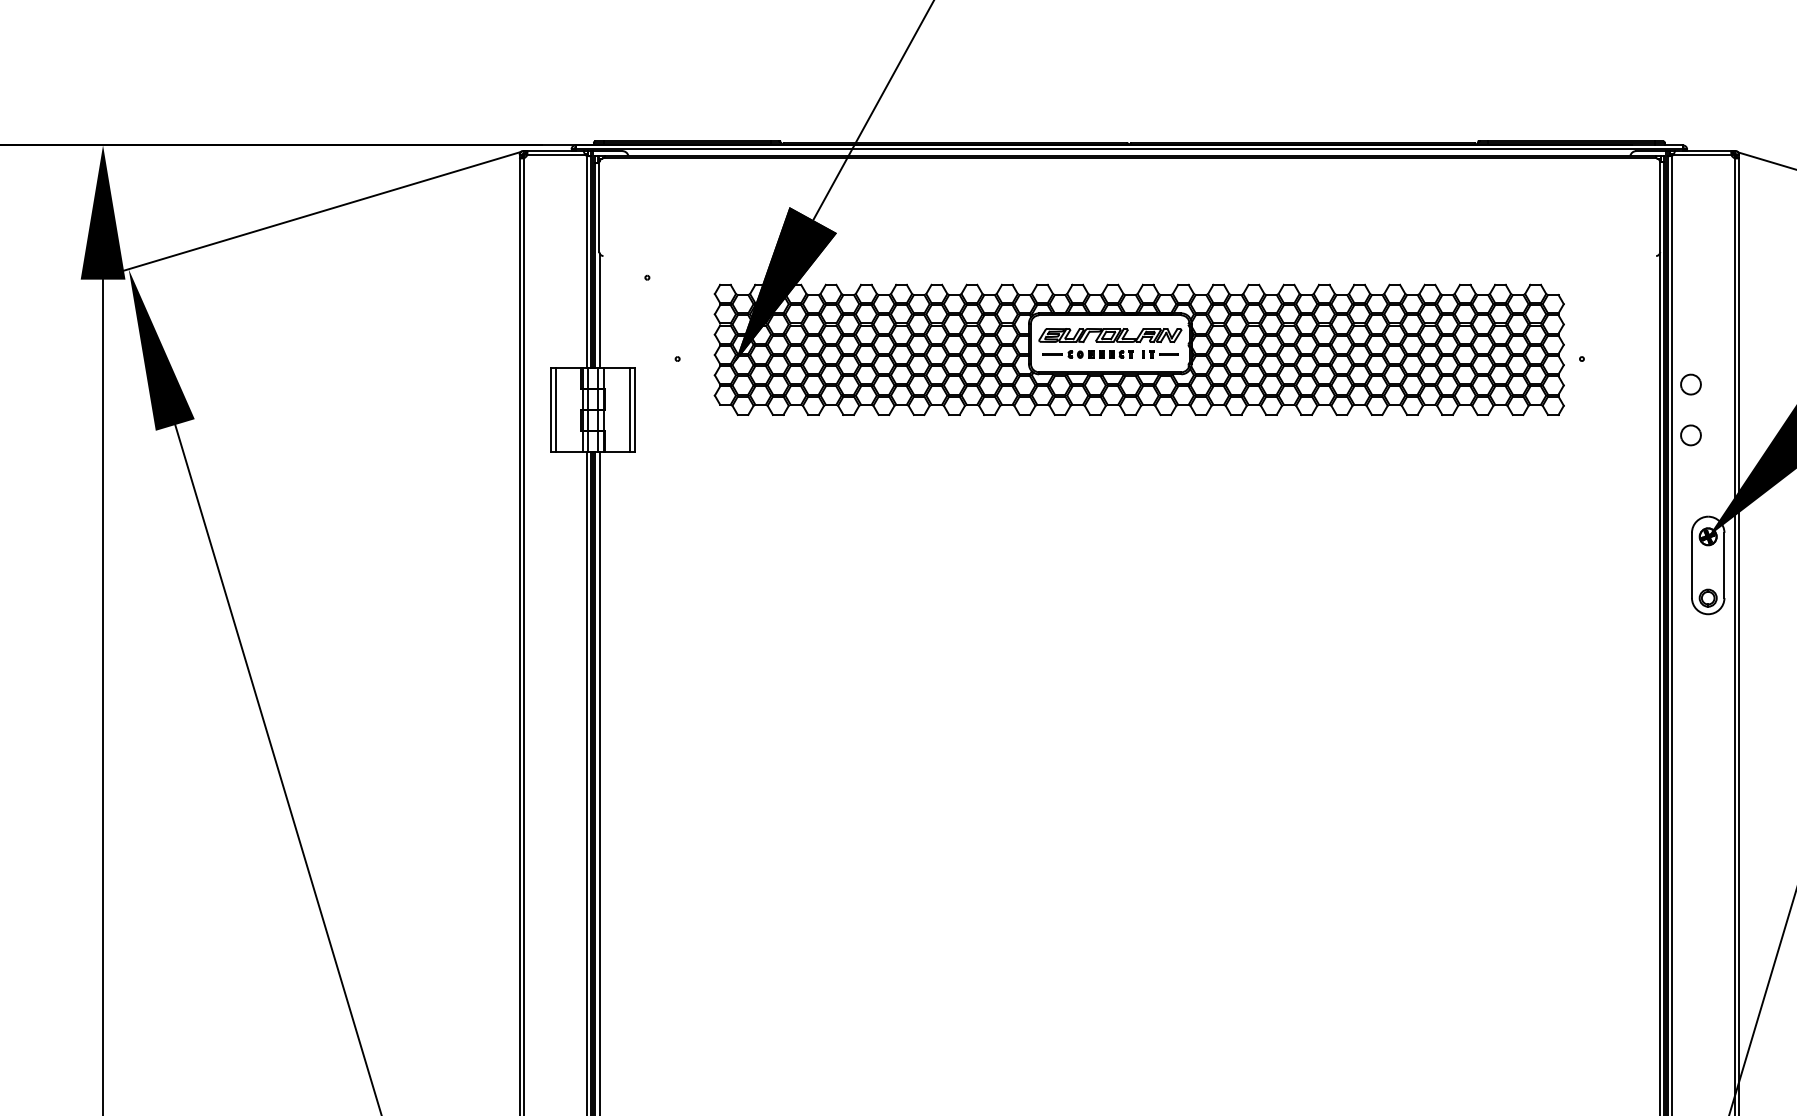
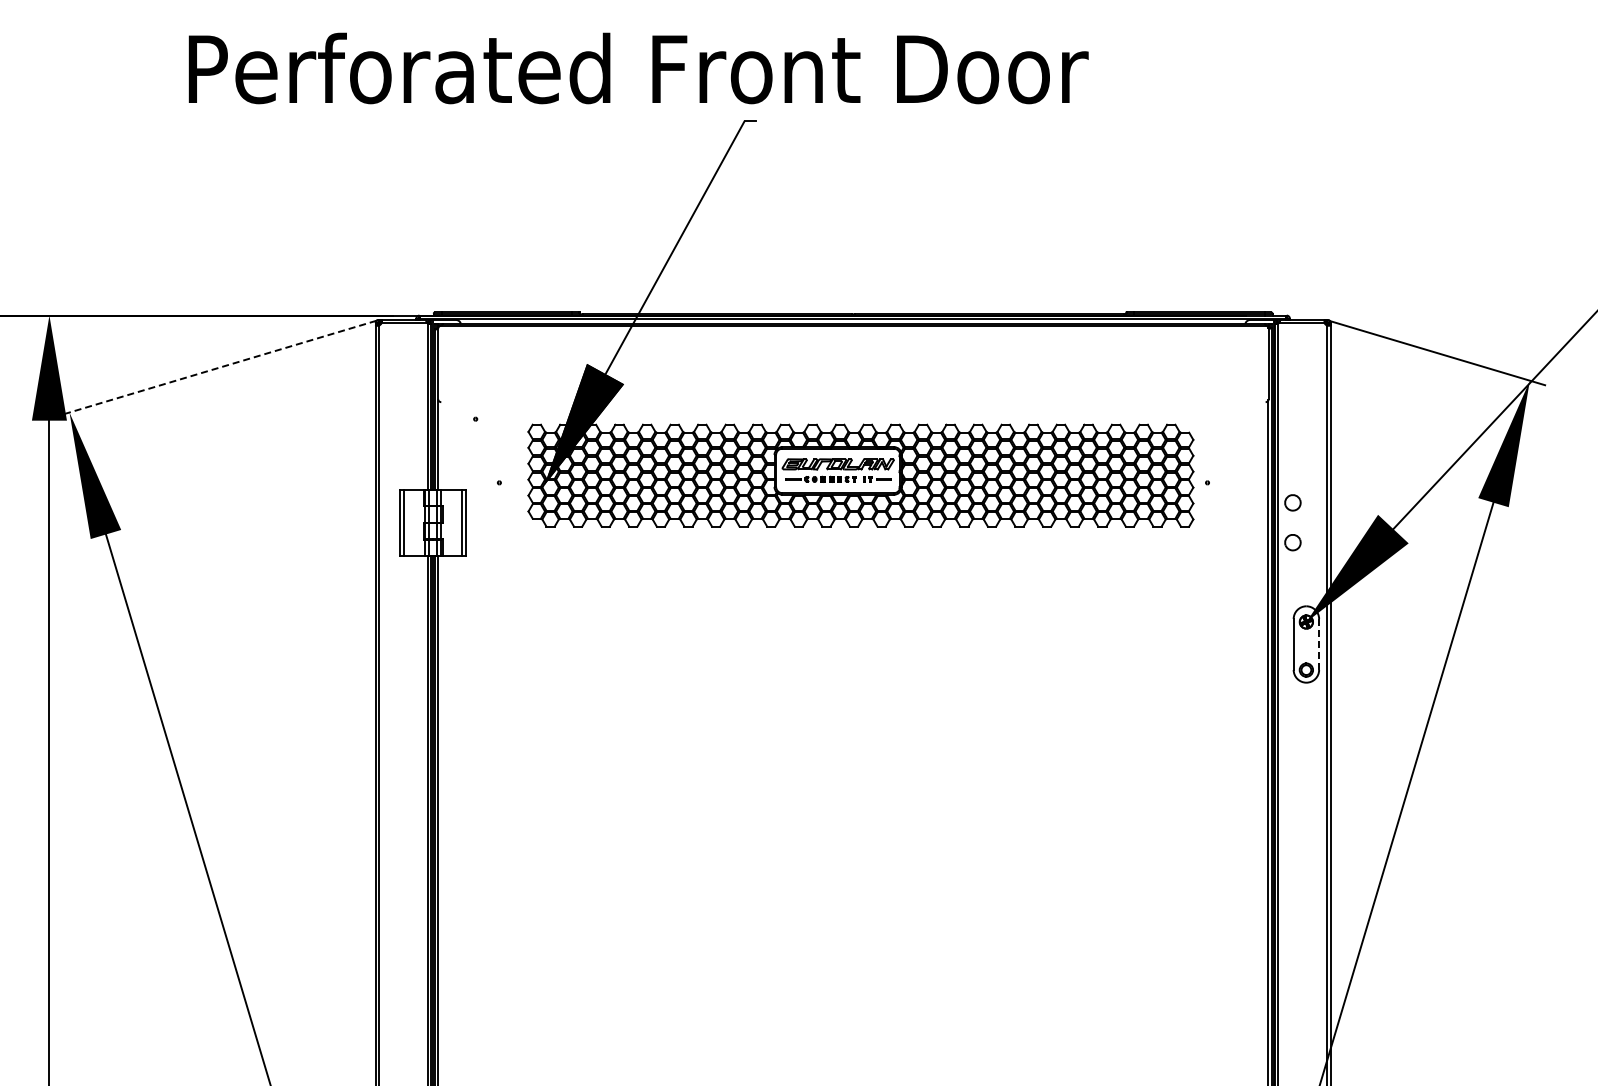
line: (313, 214) -> (214, 369), solid -> dashed
line: (1724, 565) -> (1319, 644), solid -> dashed

